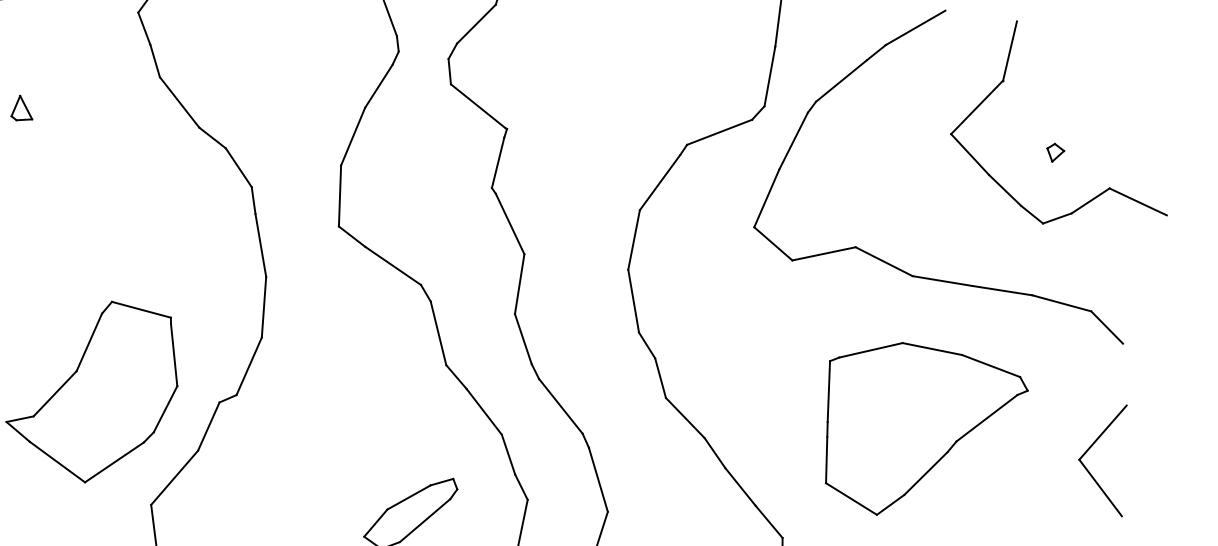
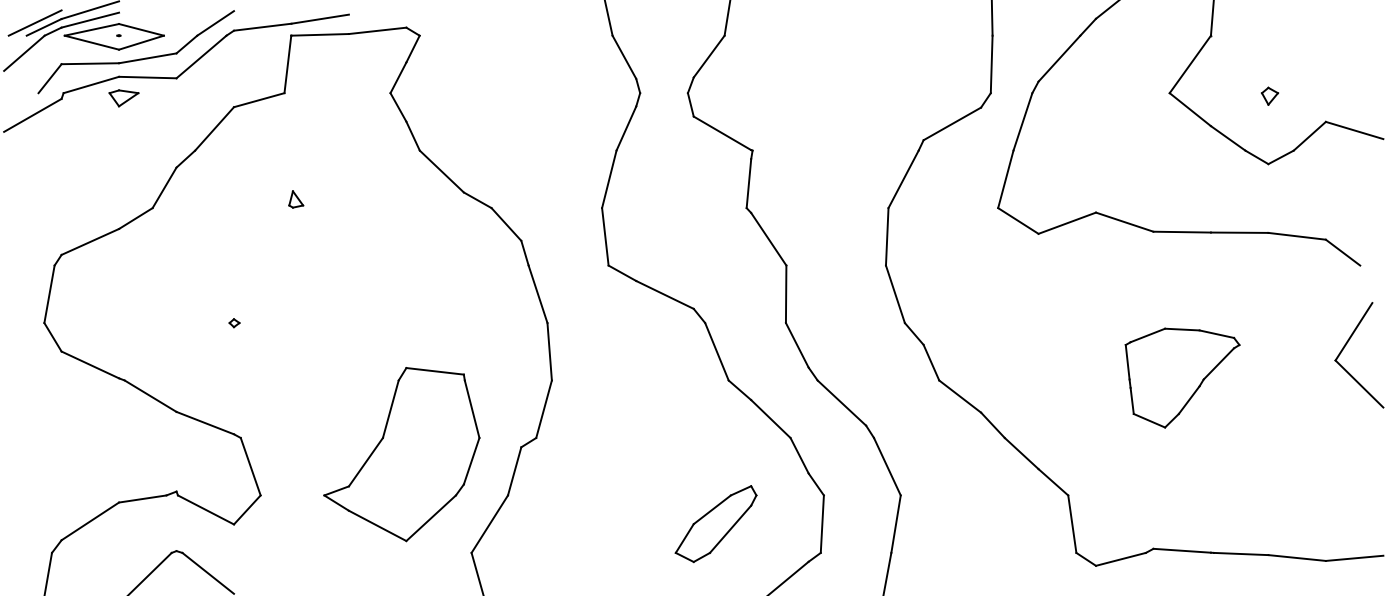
part: (23, 108) -> (296, 199), size x0.7
part: (920, 432) -> (1182, 377), size x0.6
part: (1093, 445) -> (1346, 345), moved

